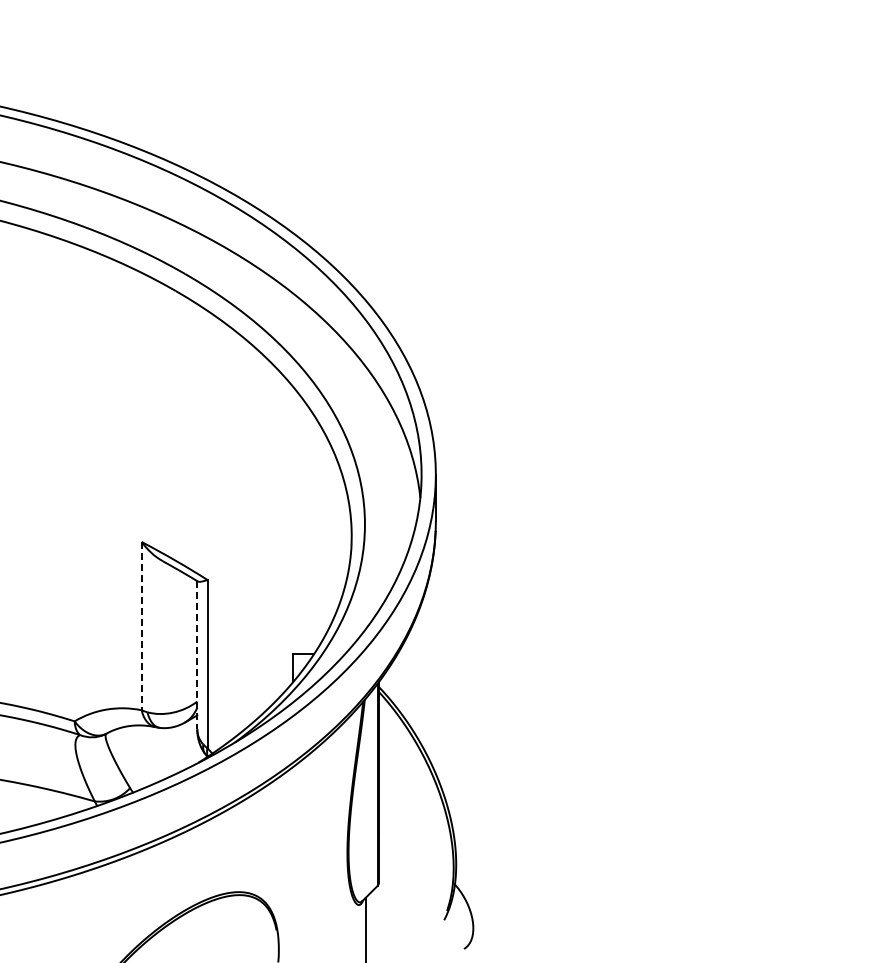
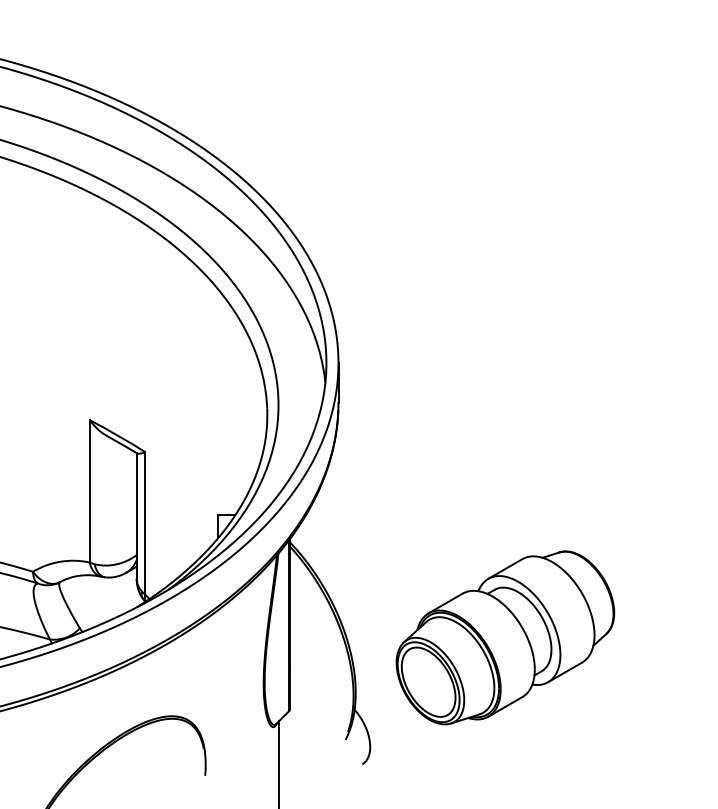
line: (141, 626) -> (89, 491), dashed -> solid
line: (197, 655) -> (136, 516), dashed -> solid
part: (632, 799) -> (504, 637), added

